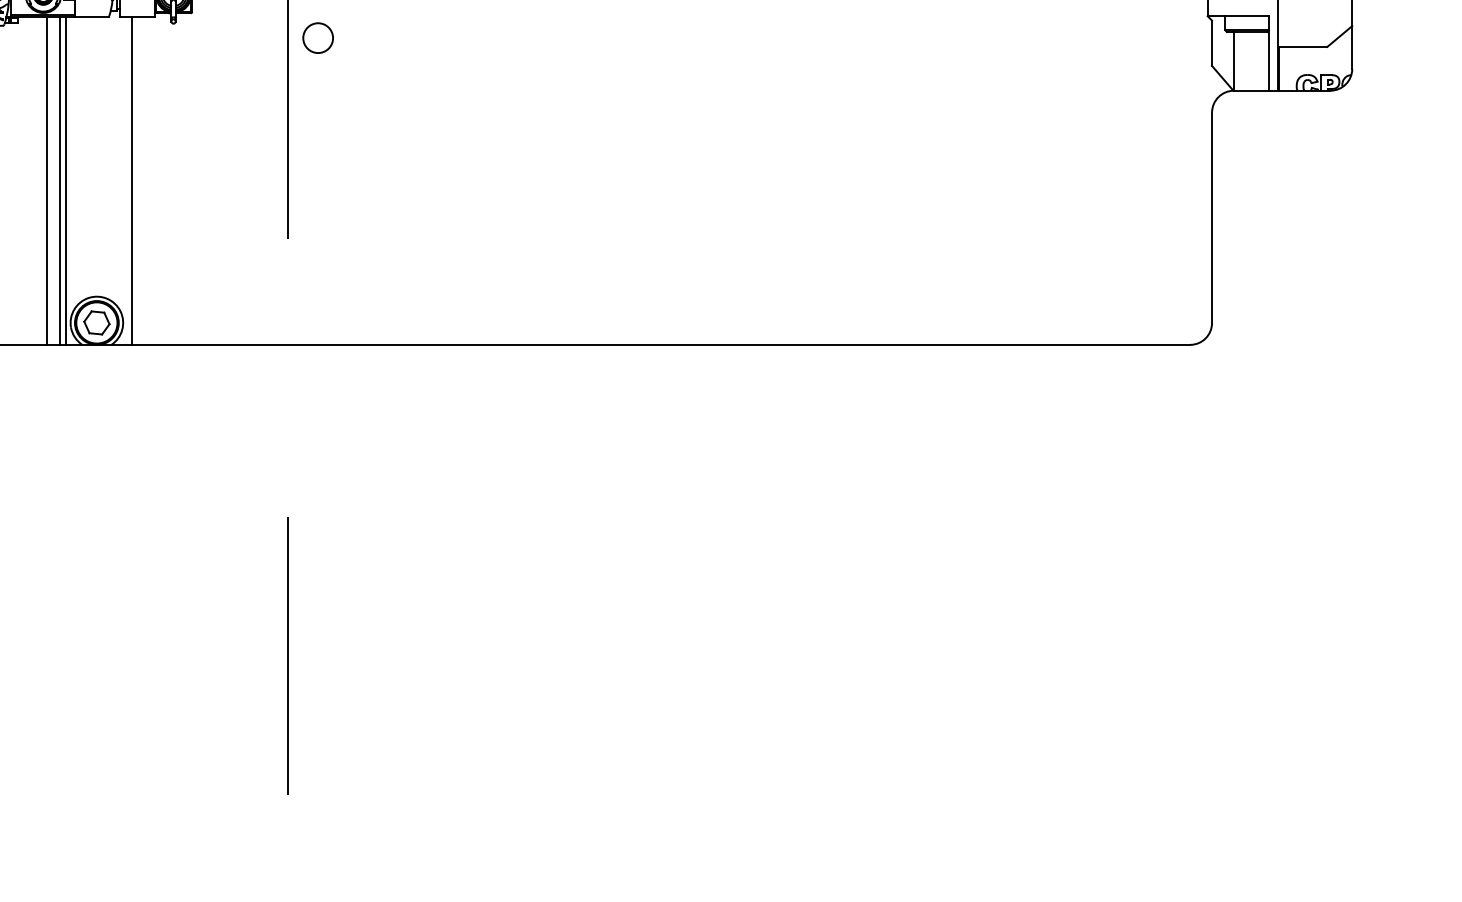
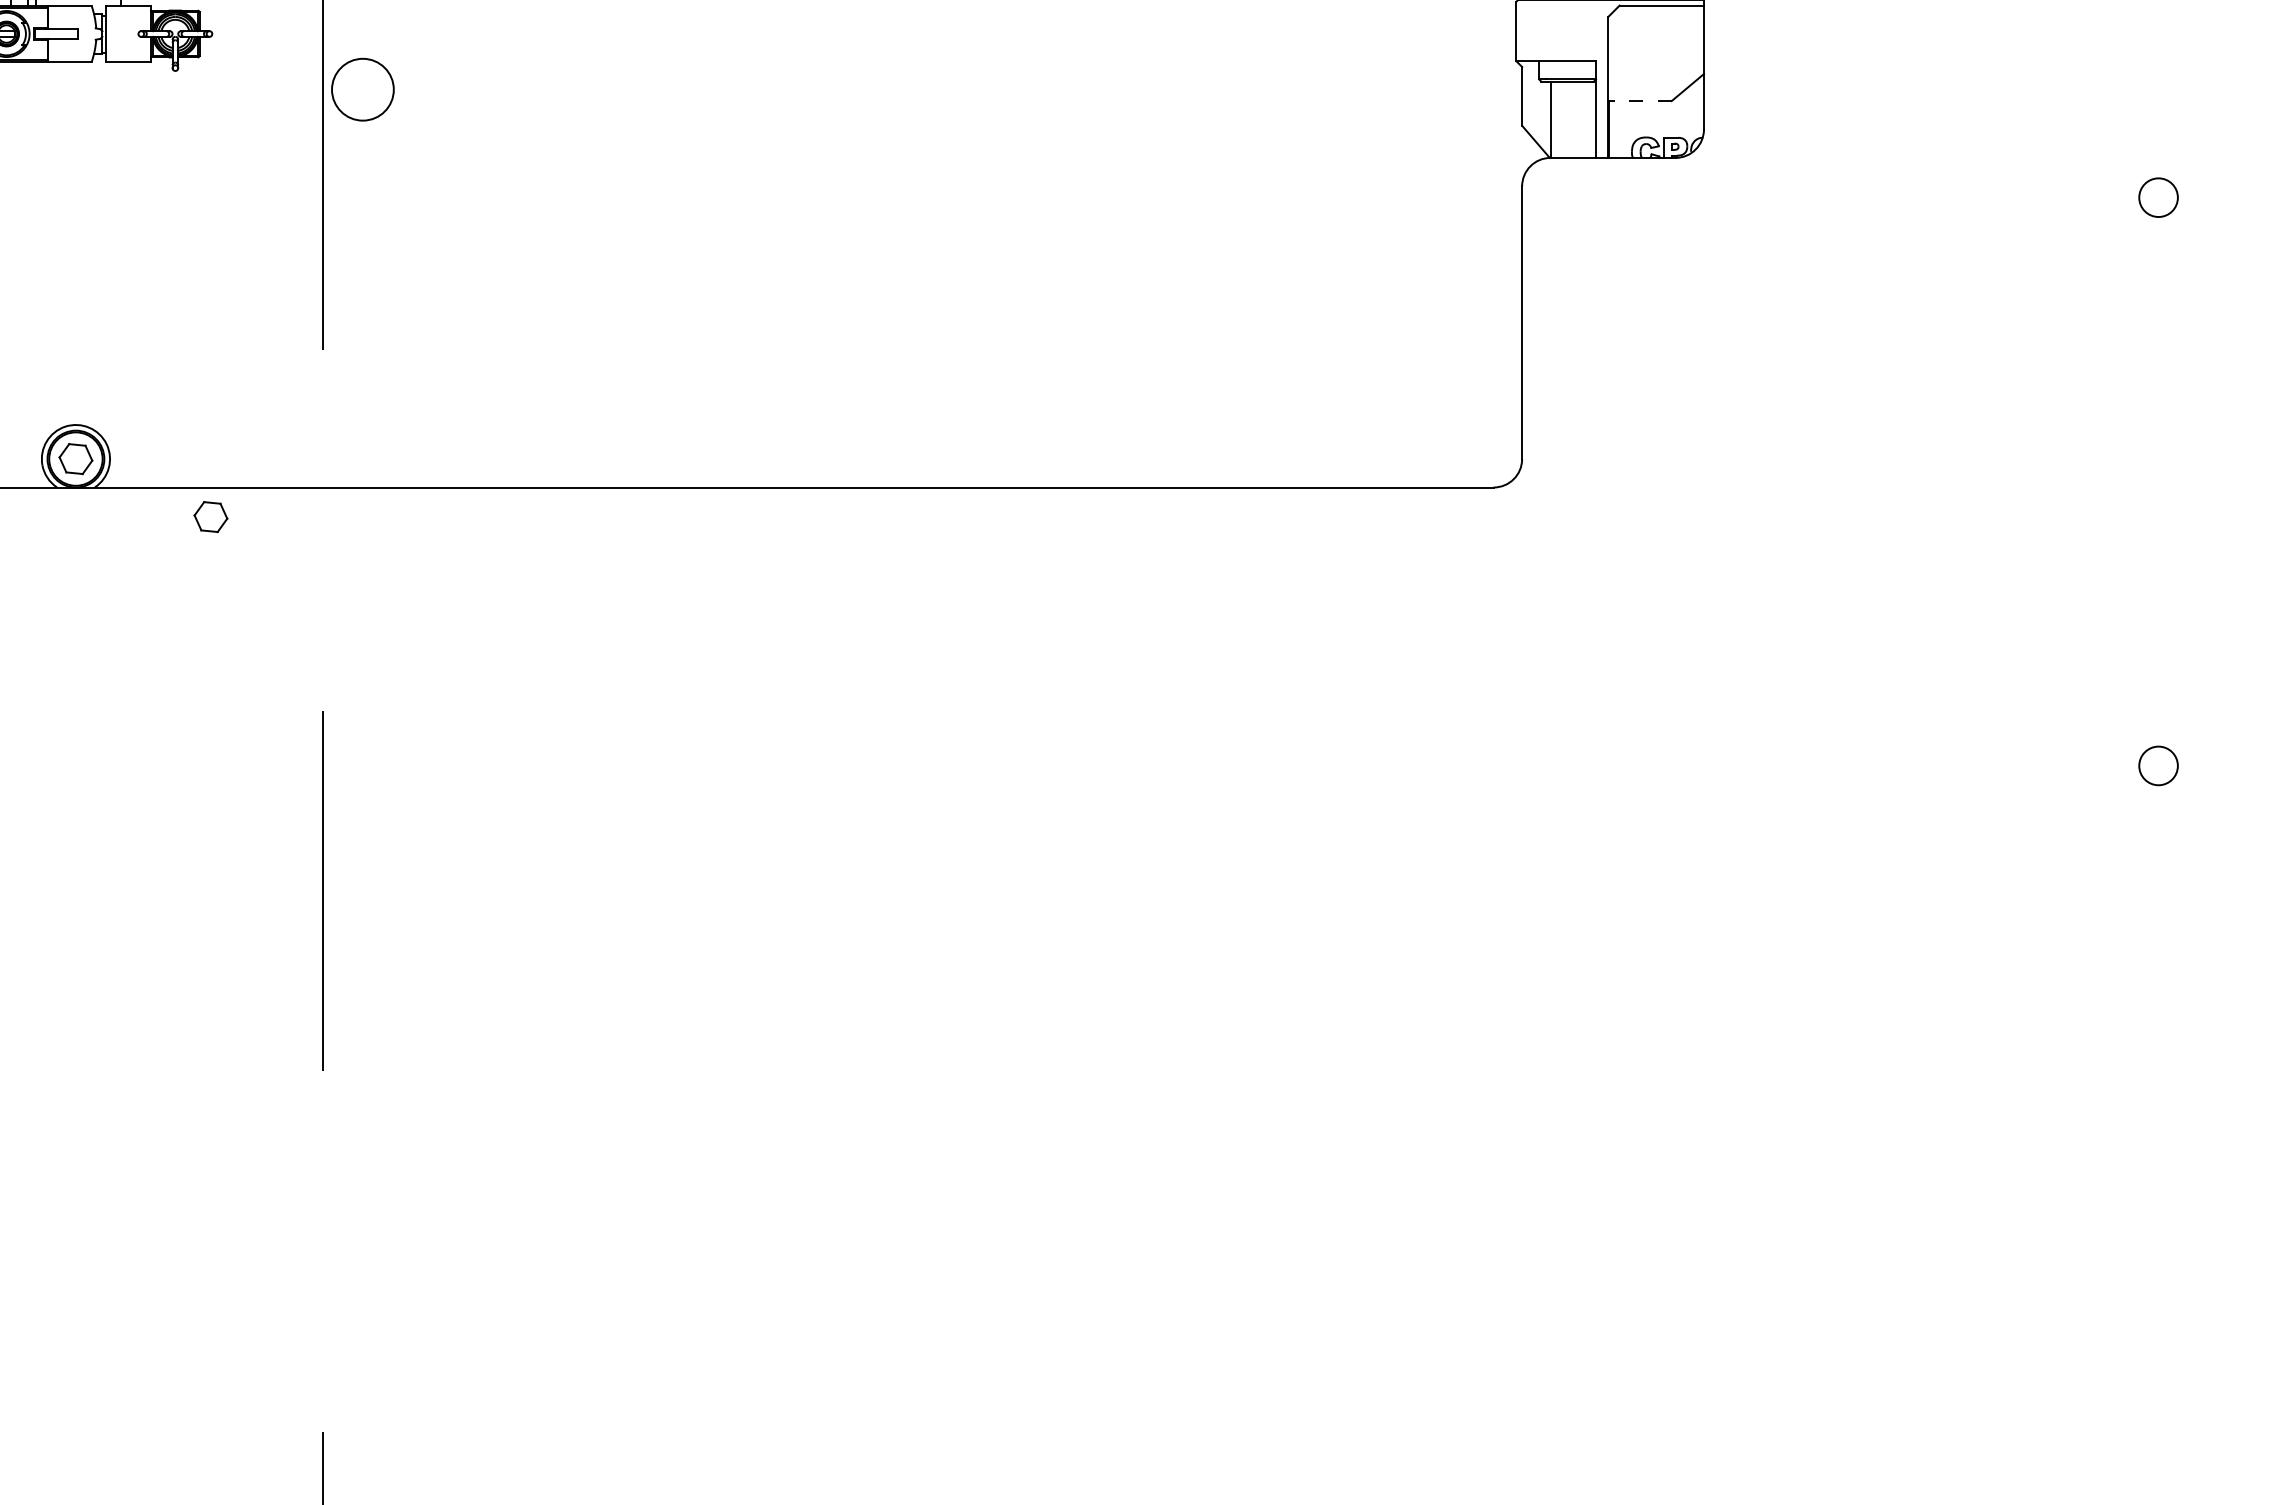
circle: (317, 37) -> (362, 89), size x1.6
line: (1302, 47) -> (1639, 101), solid -> dashed
line: (46, 180) -> (10, 274), removed
line: (59, 180) -> (27, 274), removed
line: (66, 180) -> (36, 274), removed
line: (132, 180) -> (121, 274), removed
part: (200, 368) -> (210, 517), added

